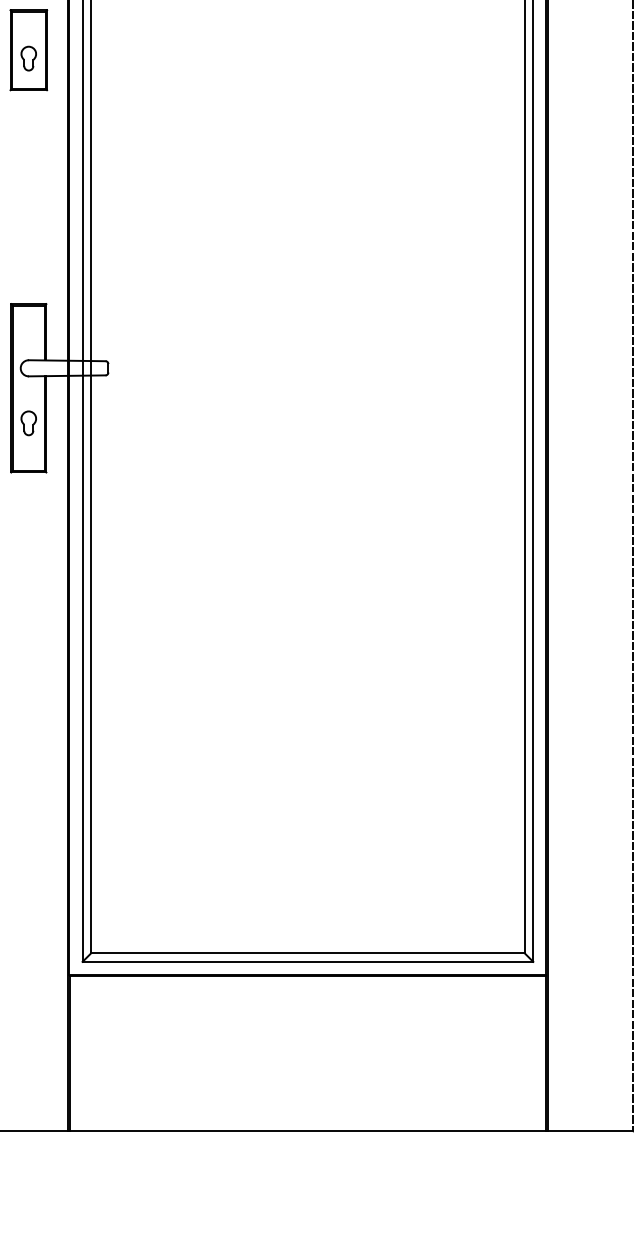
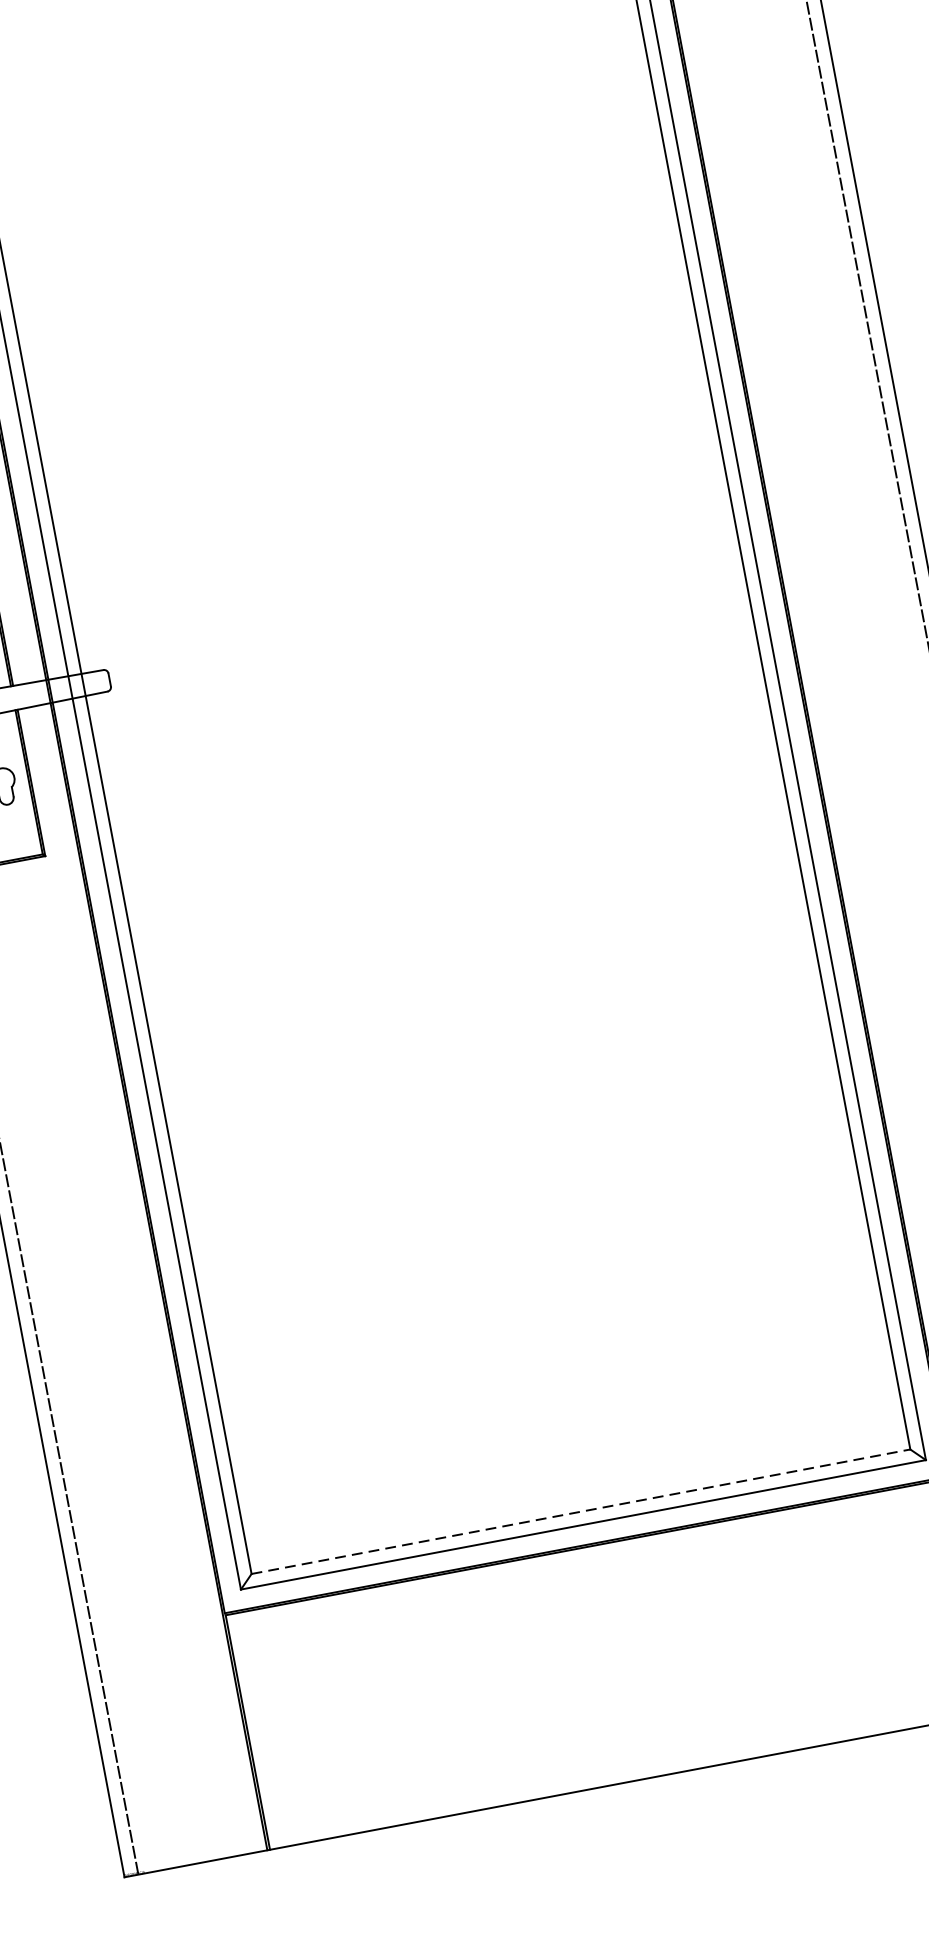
line: (307, 953) -> (580, 1512), solid -> dashed

